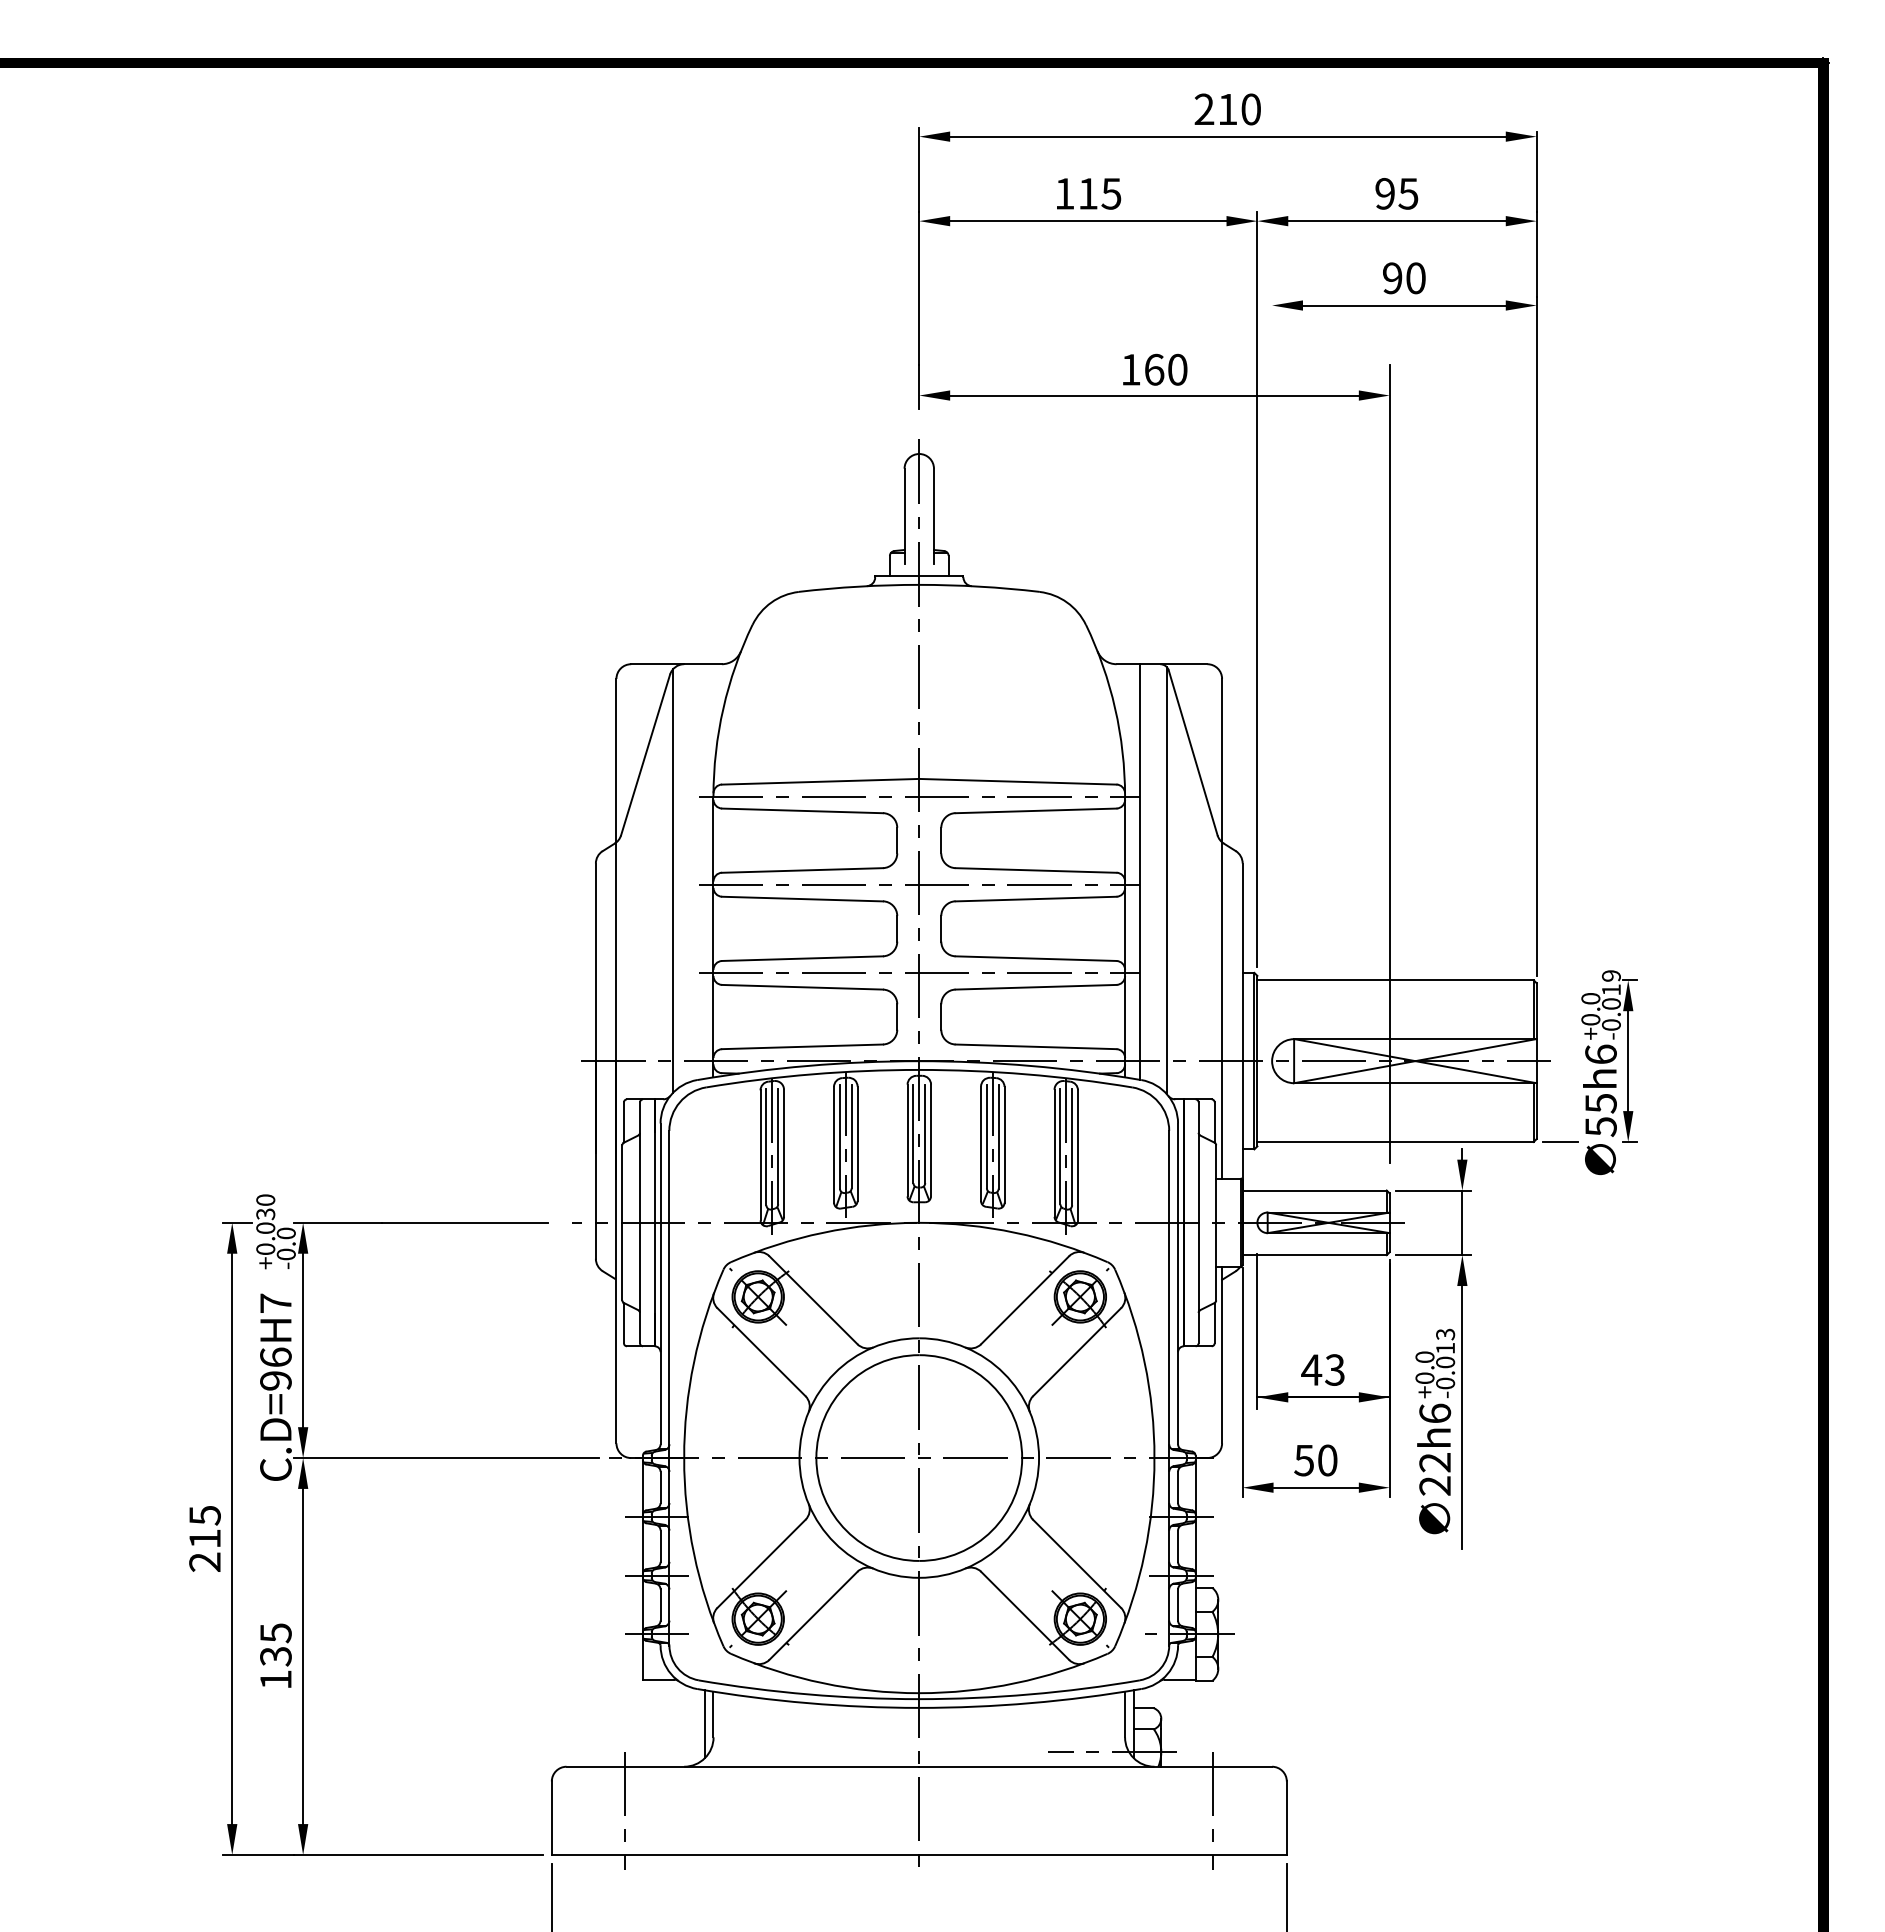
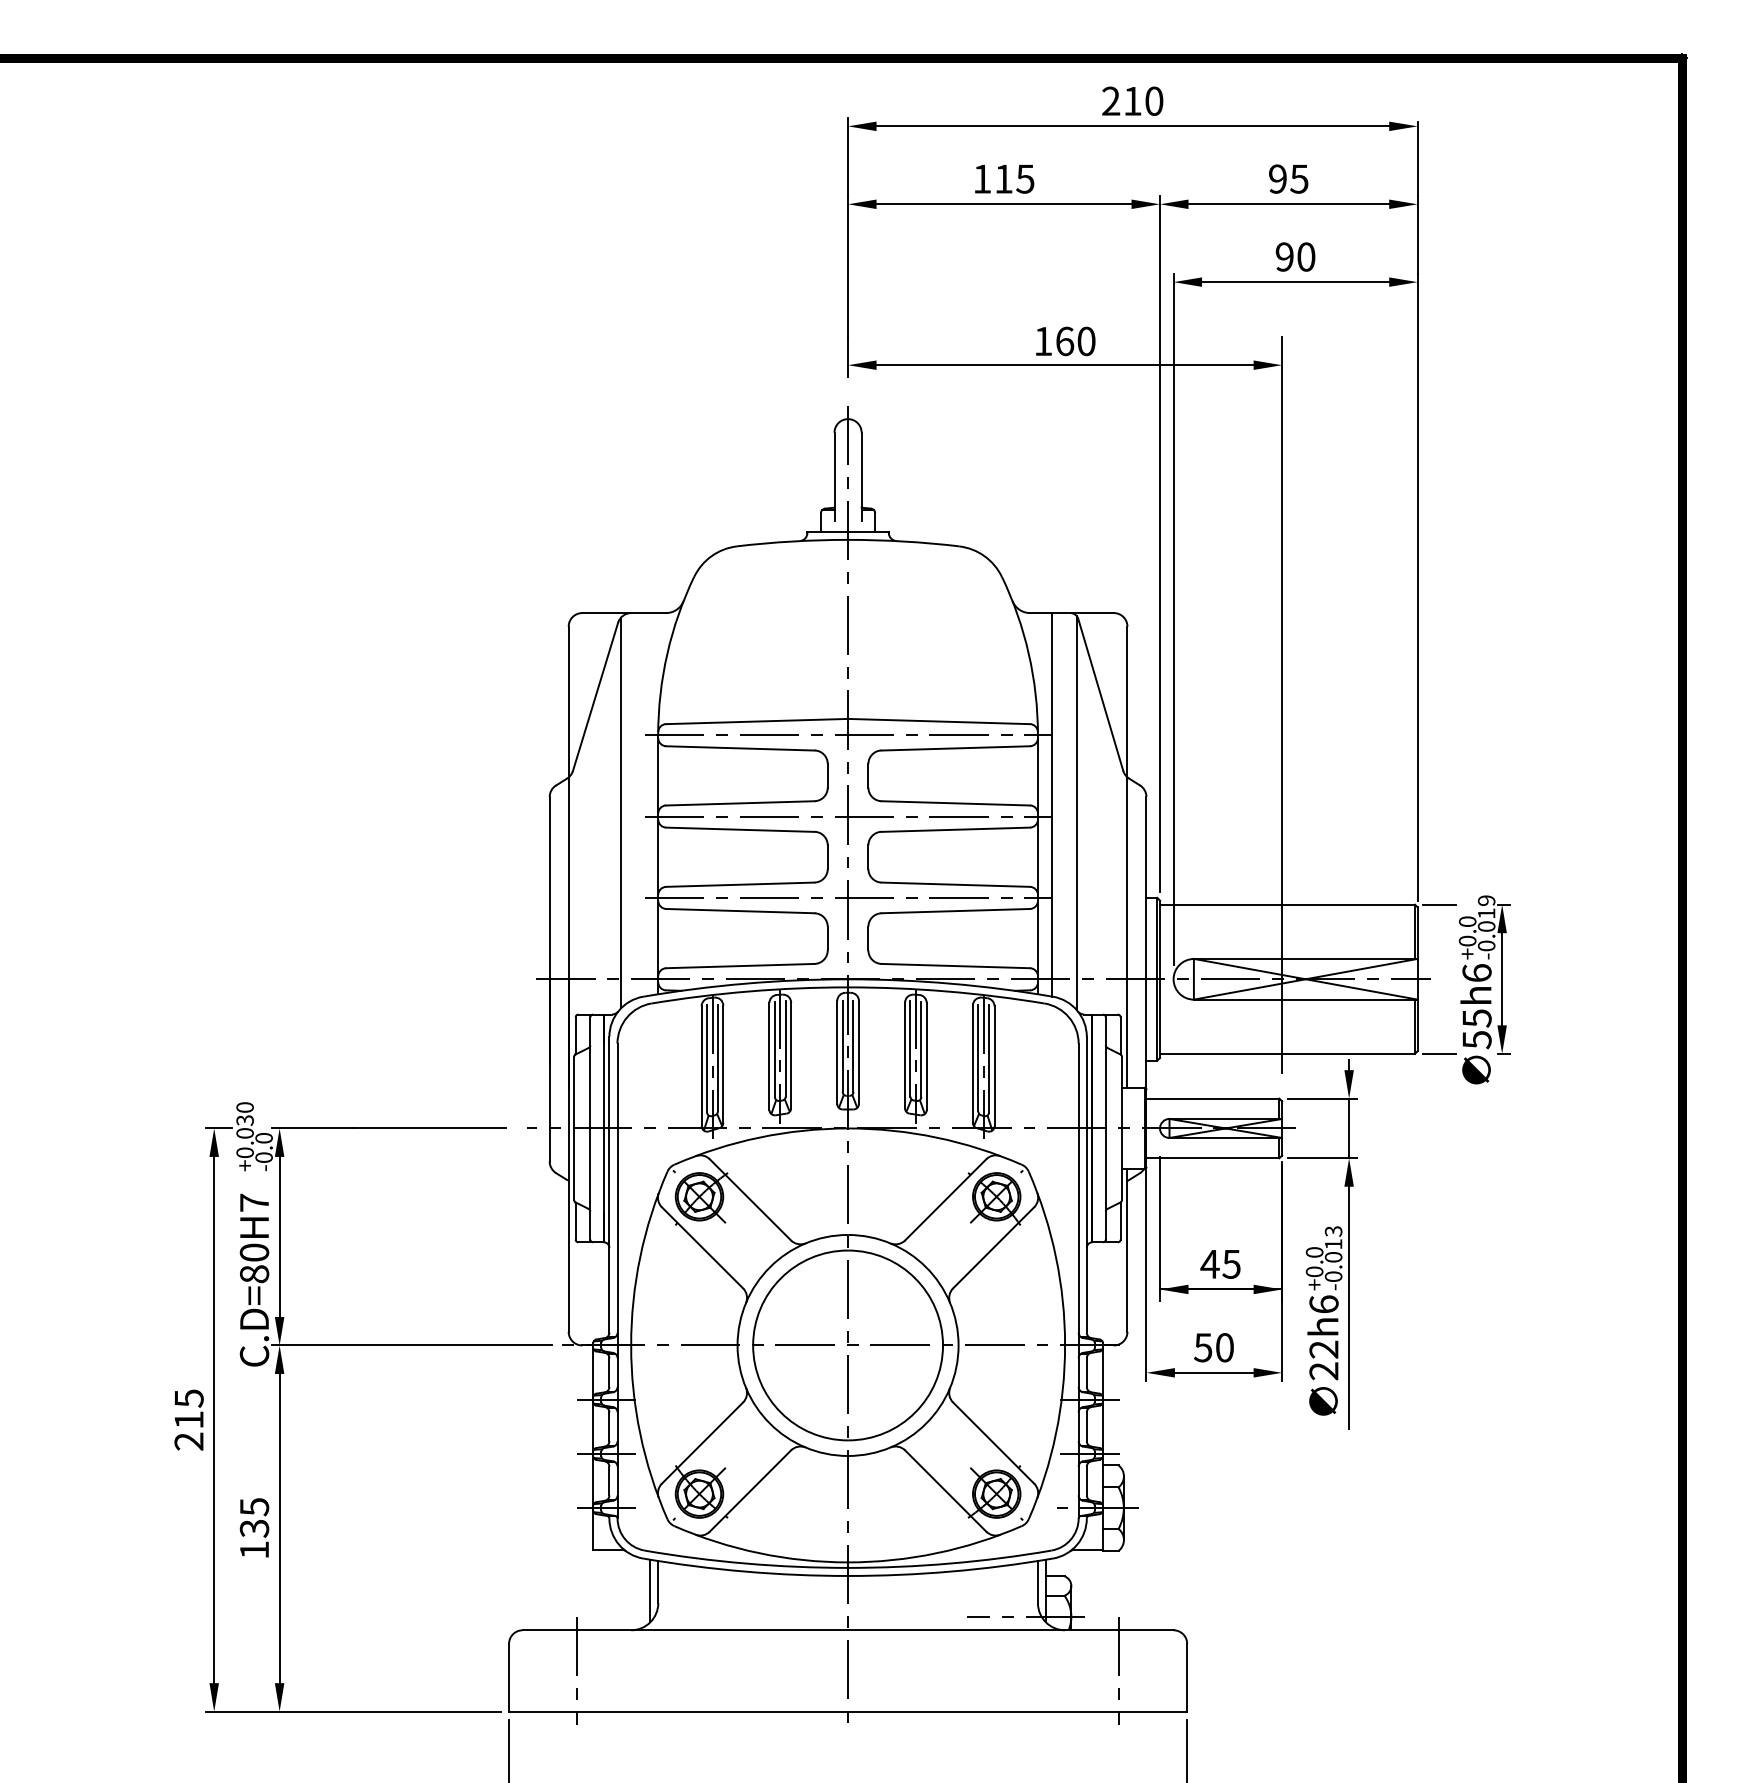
line: (1272, 670) -> (1173, 618), added
line: (1560, 980) -> (1439, 904), added
text: (275, 1368) -> (254, 1262), C.D=96H7 -> C.D=80H7
text: (1334, 1369) -> (1231, 1263), 43 -> 45

